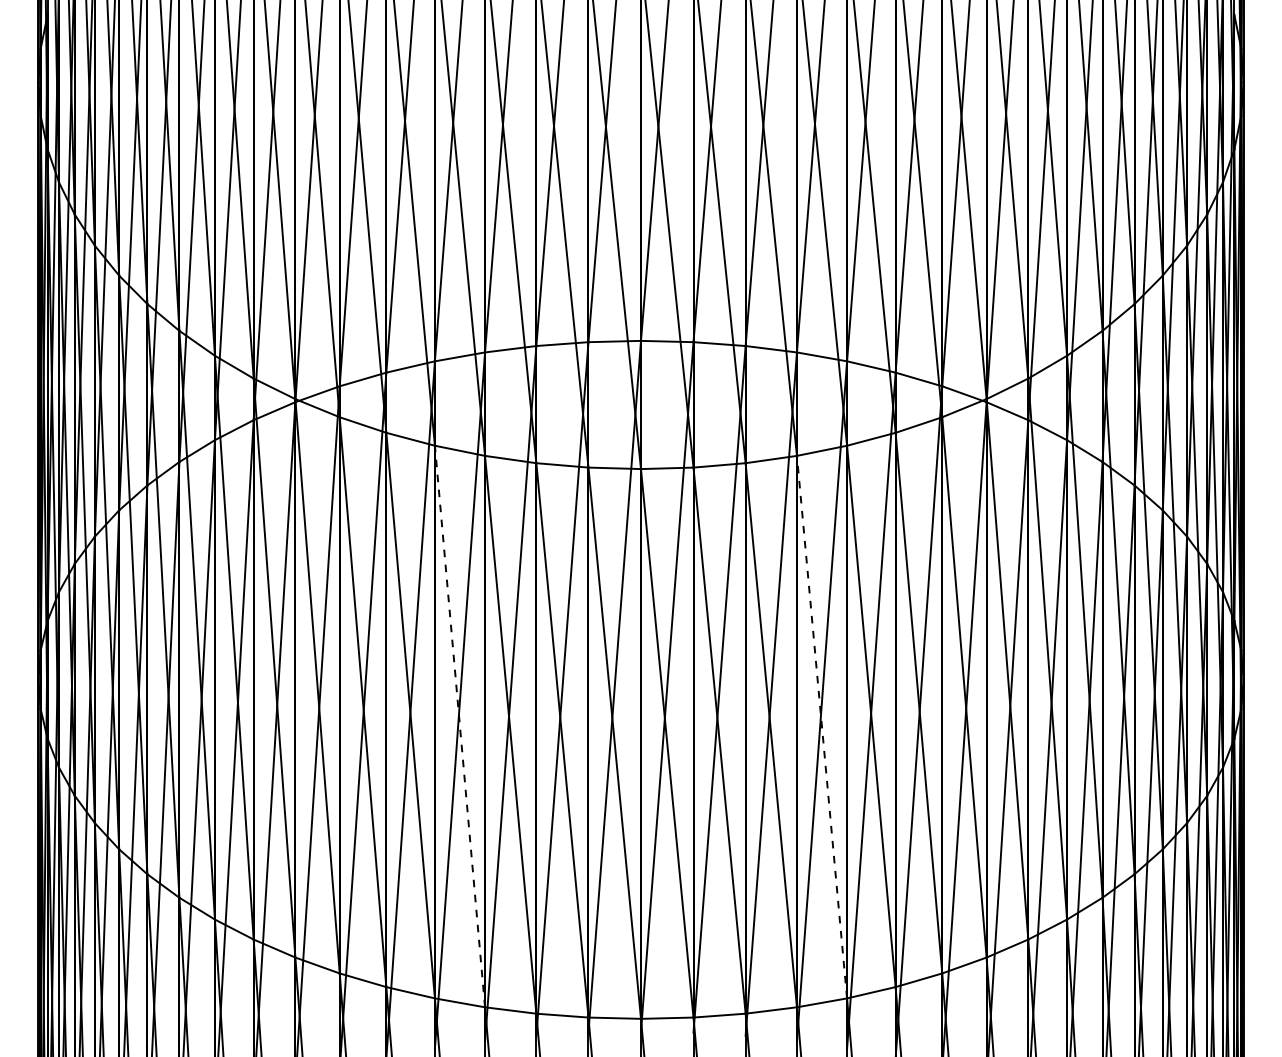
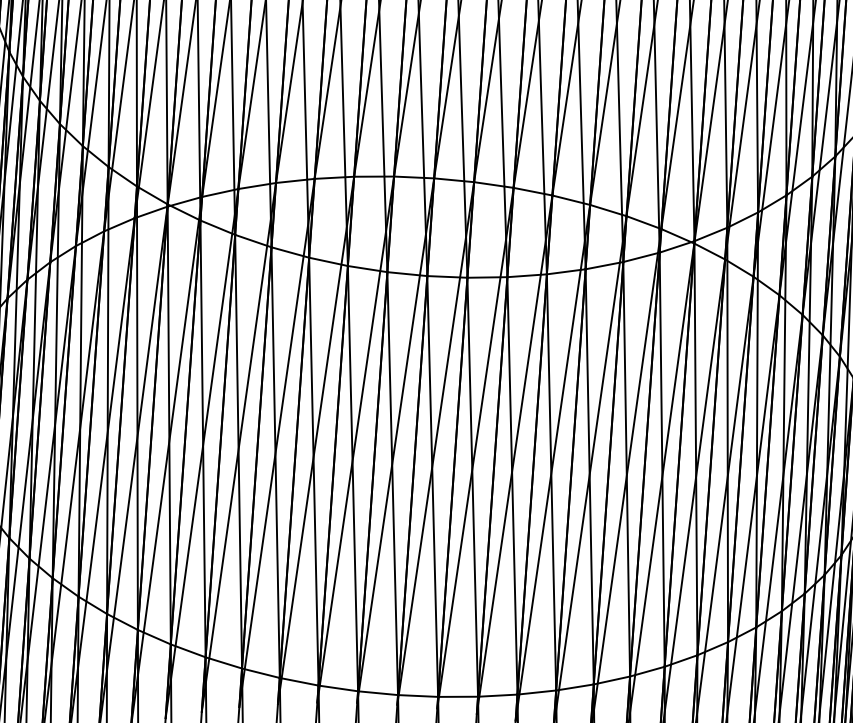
line: (459, 726) -> (275, 462), dashed -> solid
line: (821, 726) -> (551, 481), dashed -> solid

